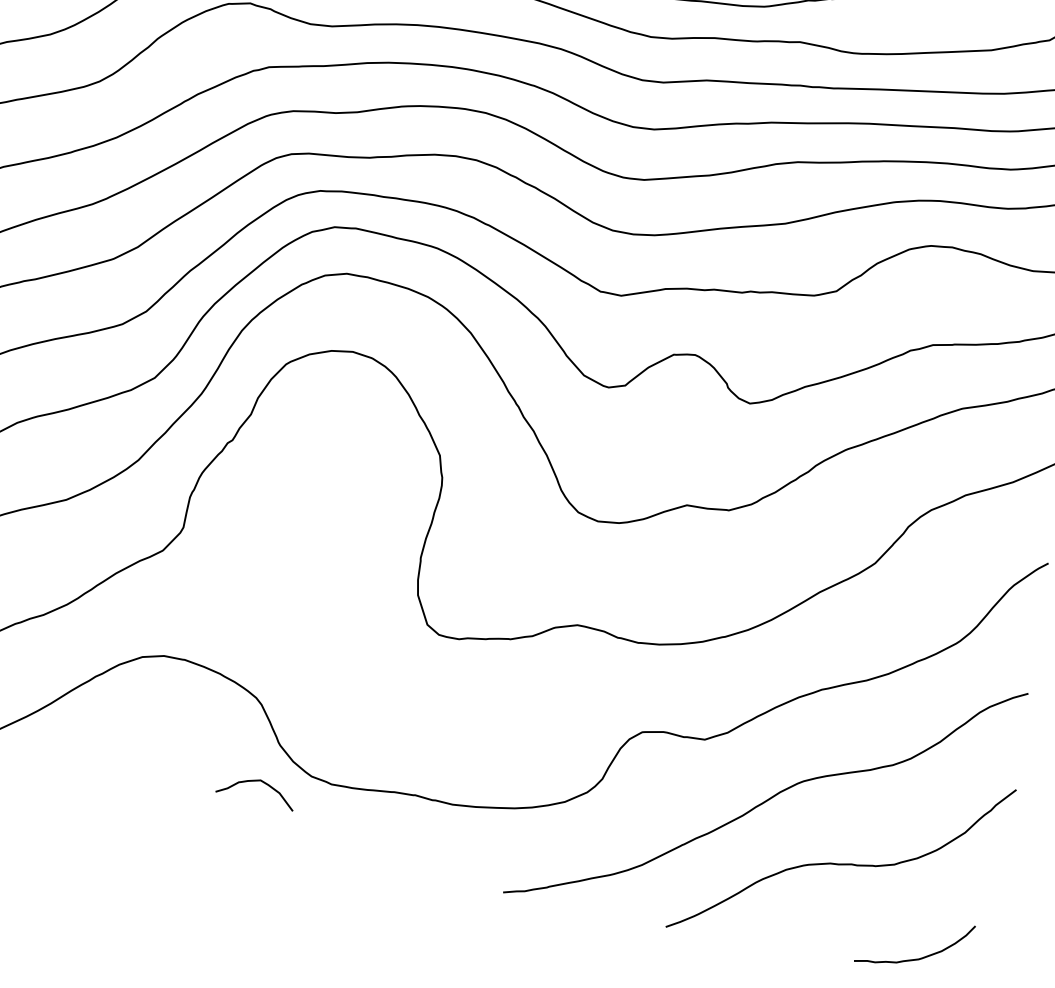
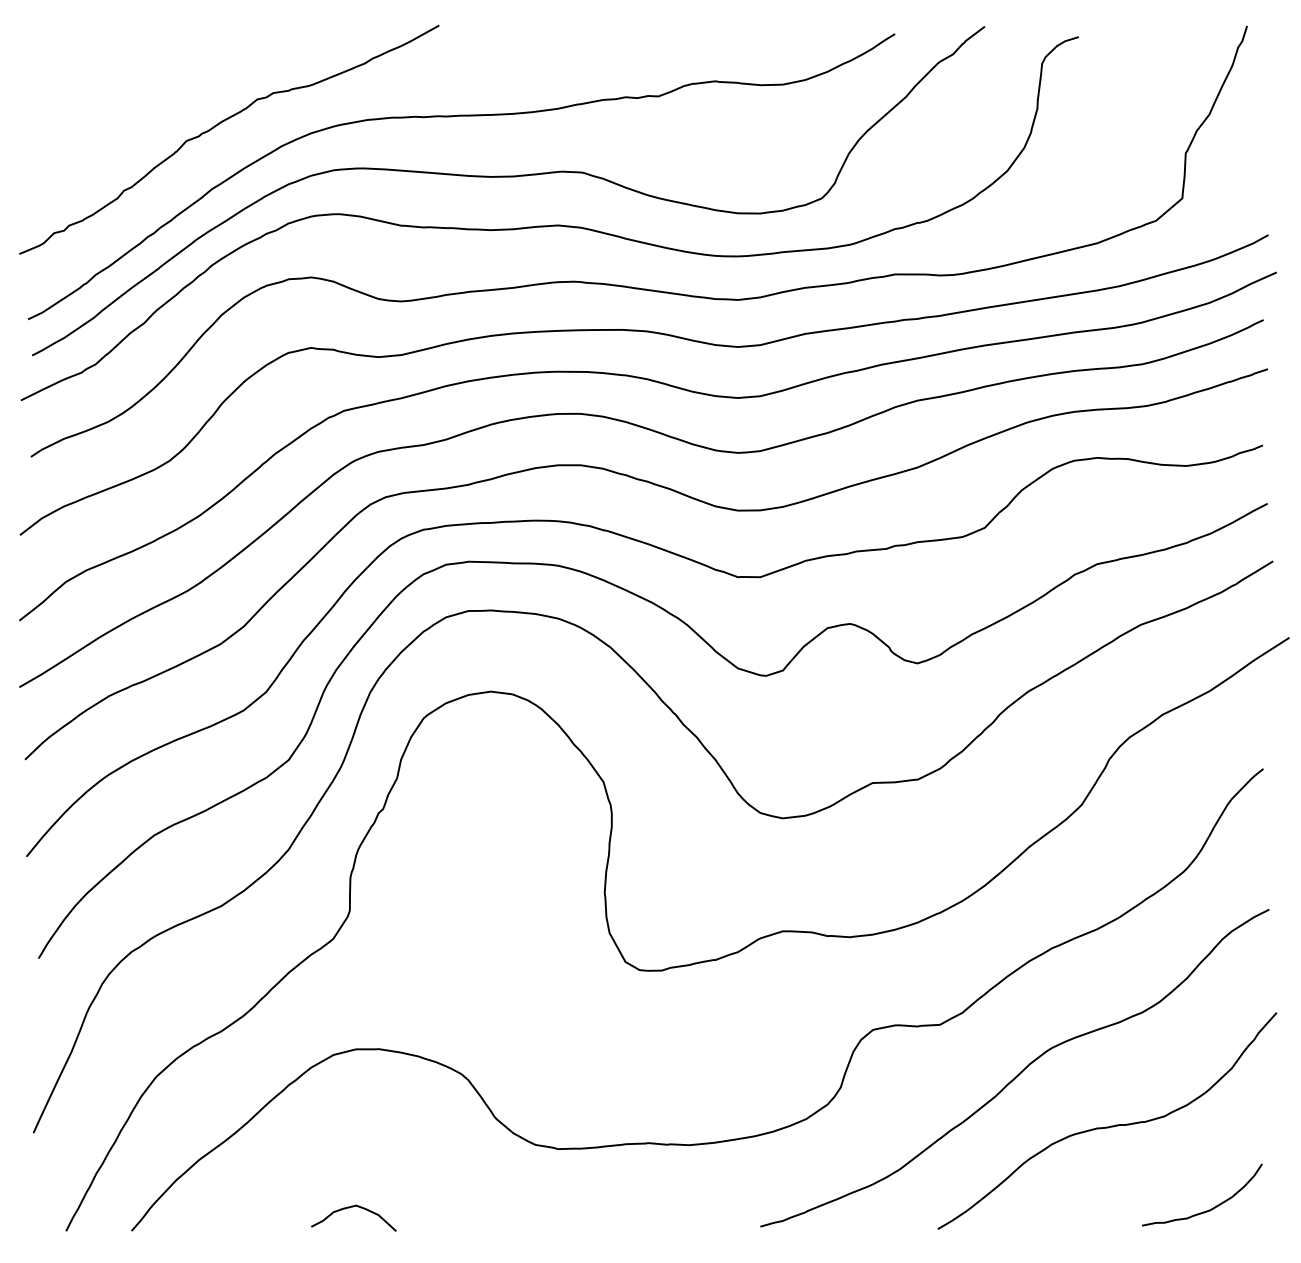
curve: (254, 781) -> (349, 1208), moved

